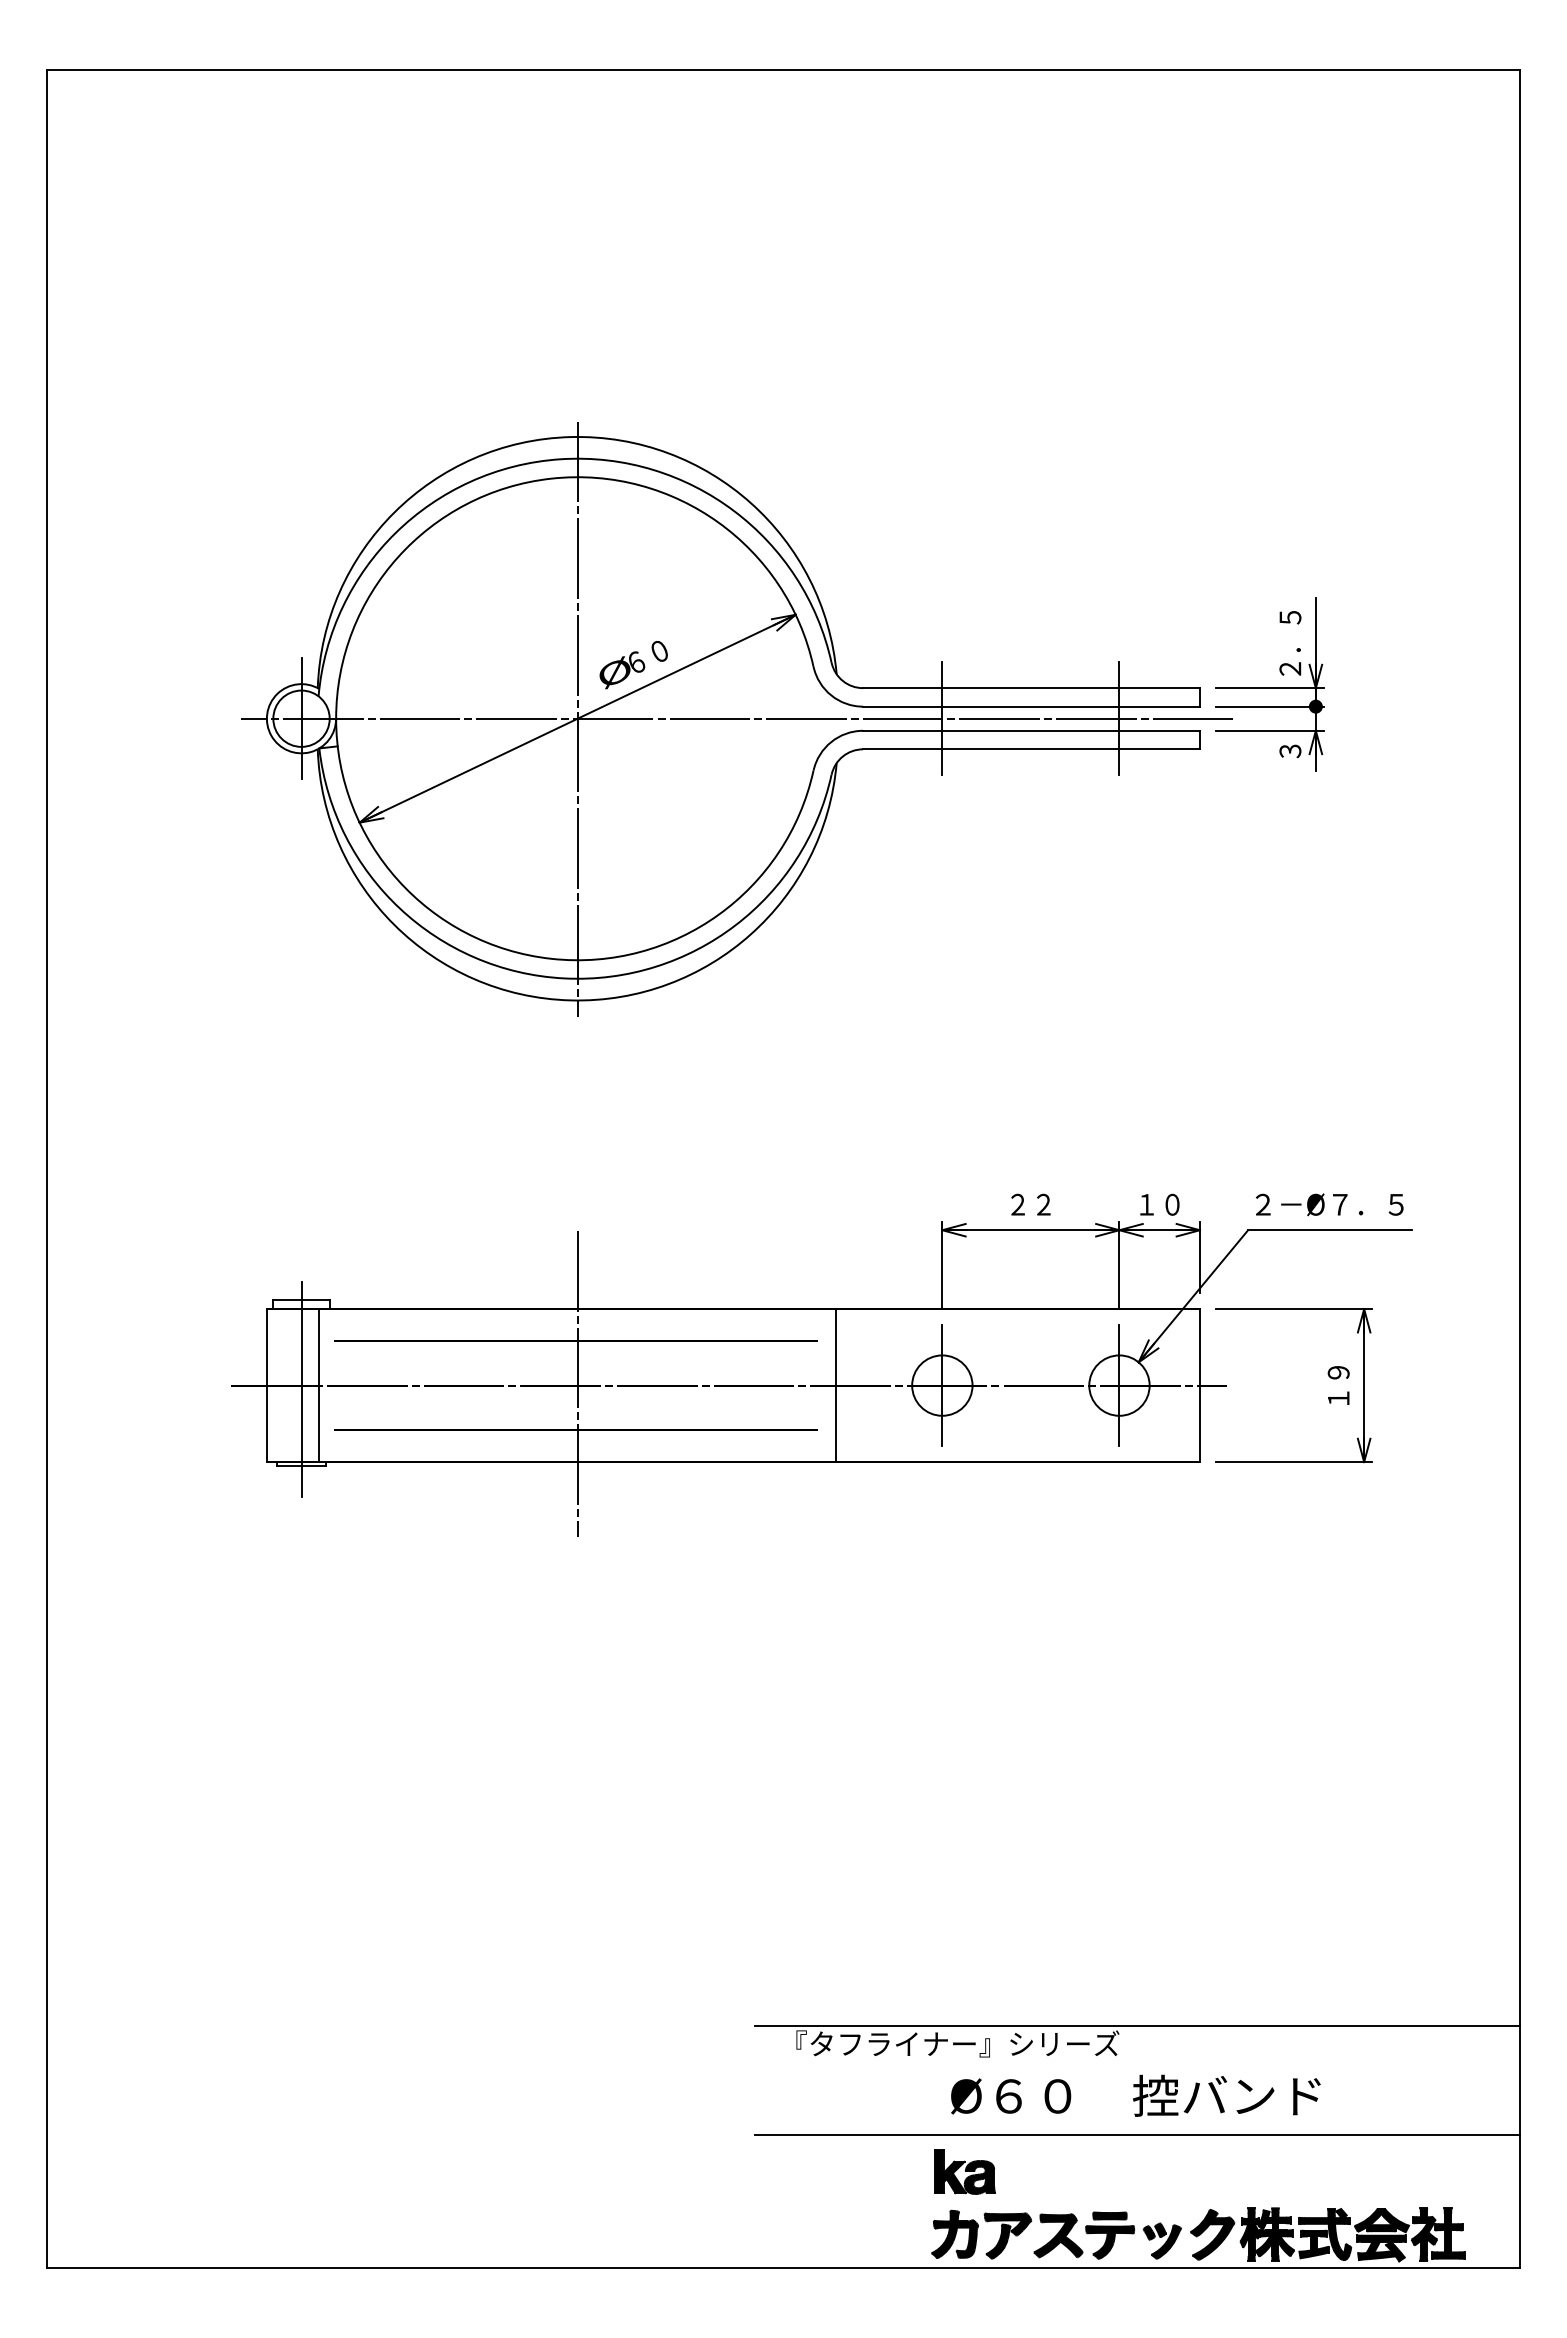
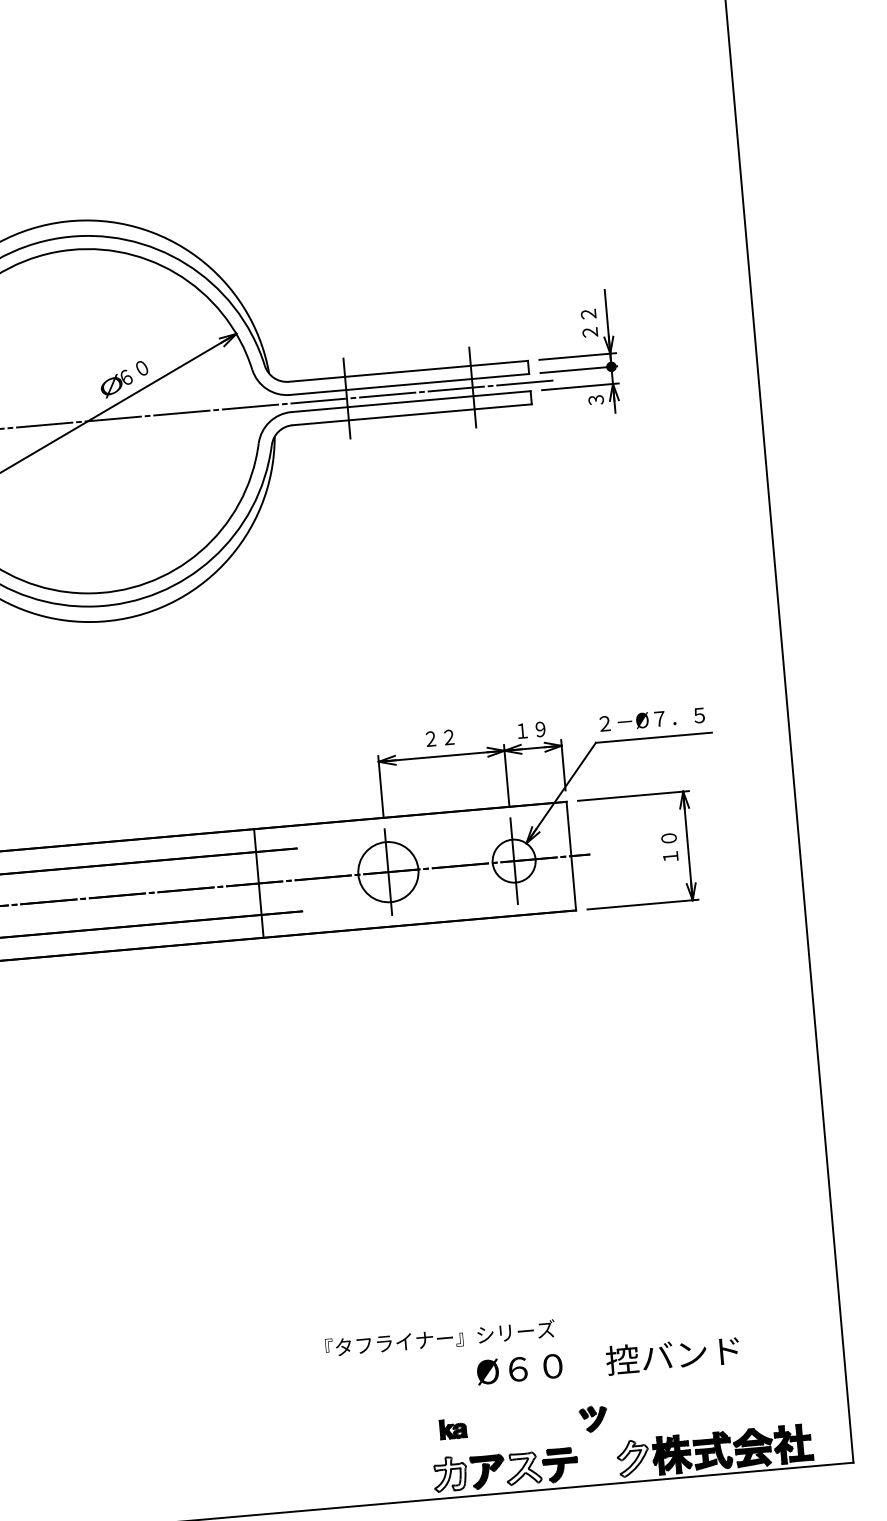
text: (1290, 643) -> (589, 323), ２．５ -> ２２
line: (577, 718) -> (87, 421), removed
text: (1172, 1204) -> (540, 729), １０ -> １９
text: (1338, 1372) -> (668, 838), １９ -> １０
line: (577, 1383) -> (129, 893), removed
line: (835, 1385) -> (258, 883), moved
circle: (942, 1385) -> (388, 872), size x1.4
line: (1137, 2026) -> (566, 1315), removed
text: (1135, 2095) -> (608, 1360), moved
line: (1137, 2135) -> (573, 1392), removed
part: (964, 2171) -> (452, 1428), size x0.6
fill: (954, 2234) -> (449, 1474), removed
fill: (1212, 2234) -> (632, 1458), removed
fill: (1057, 2235) -> (522, 1468), removed
part: (1161, 2240) -> (593, 1418), moved

